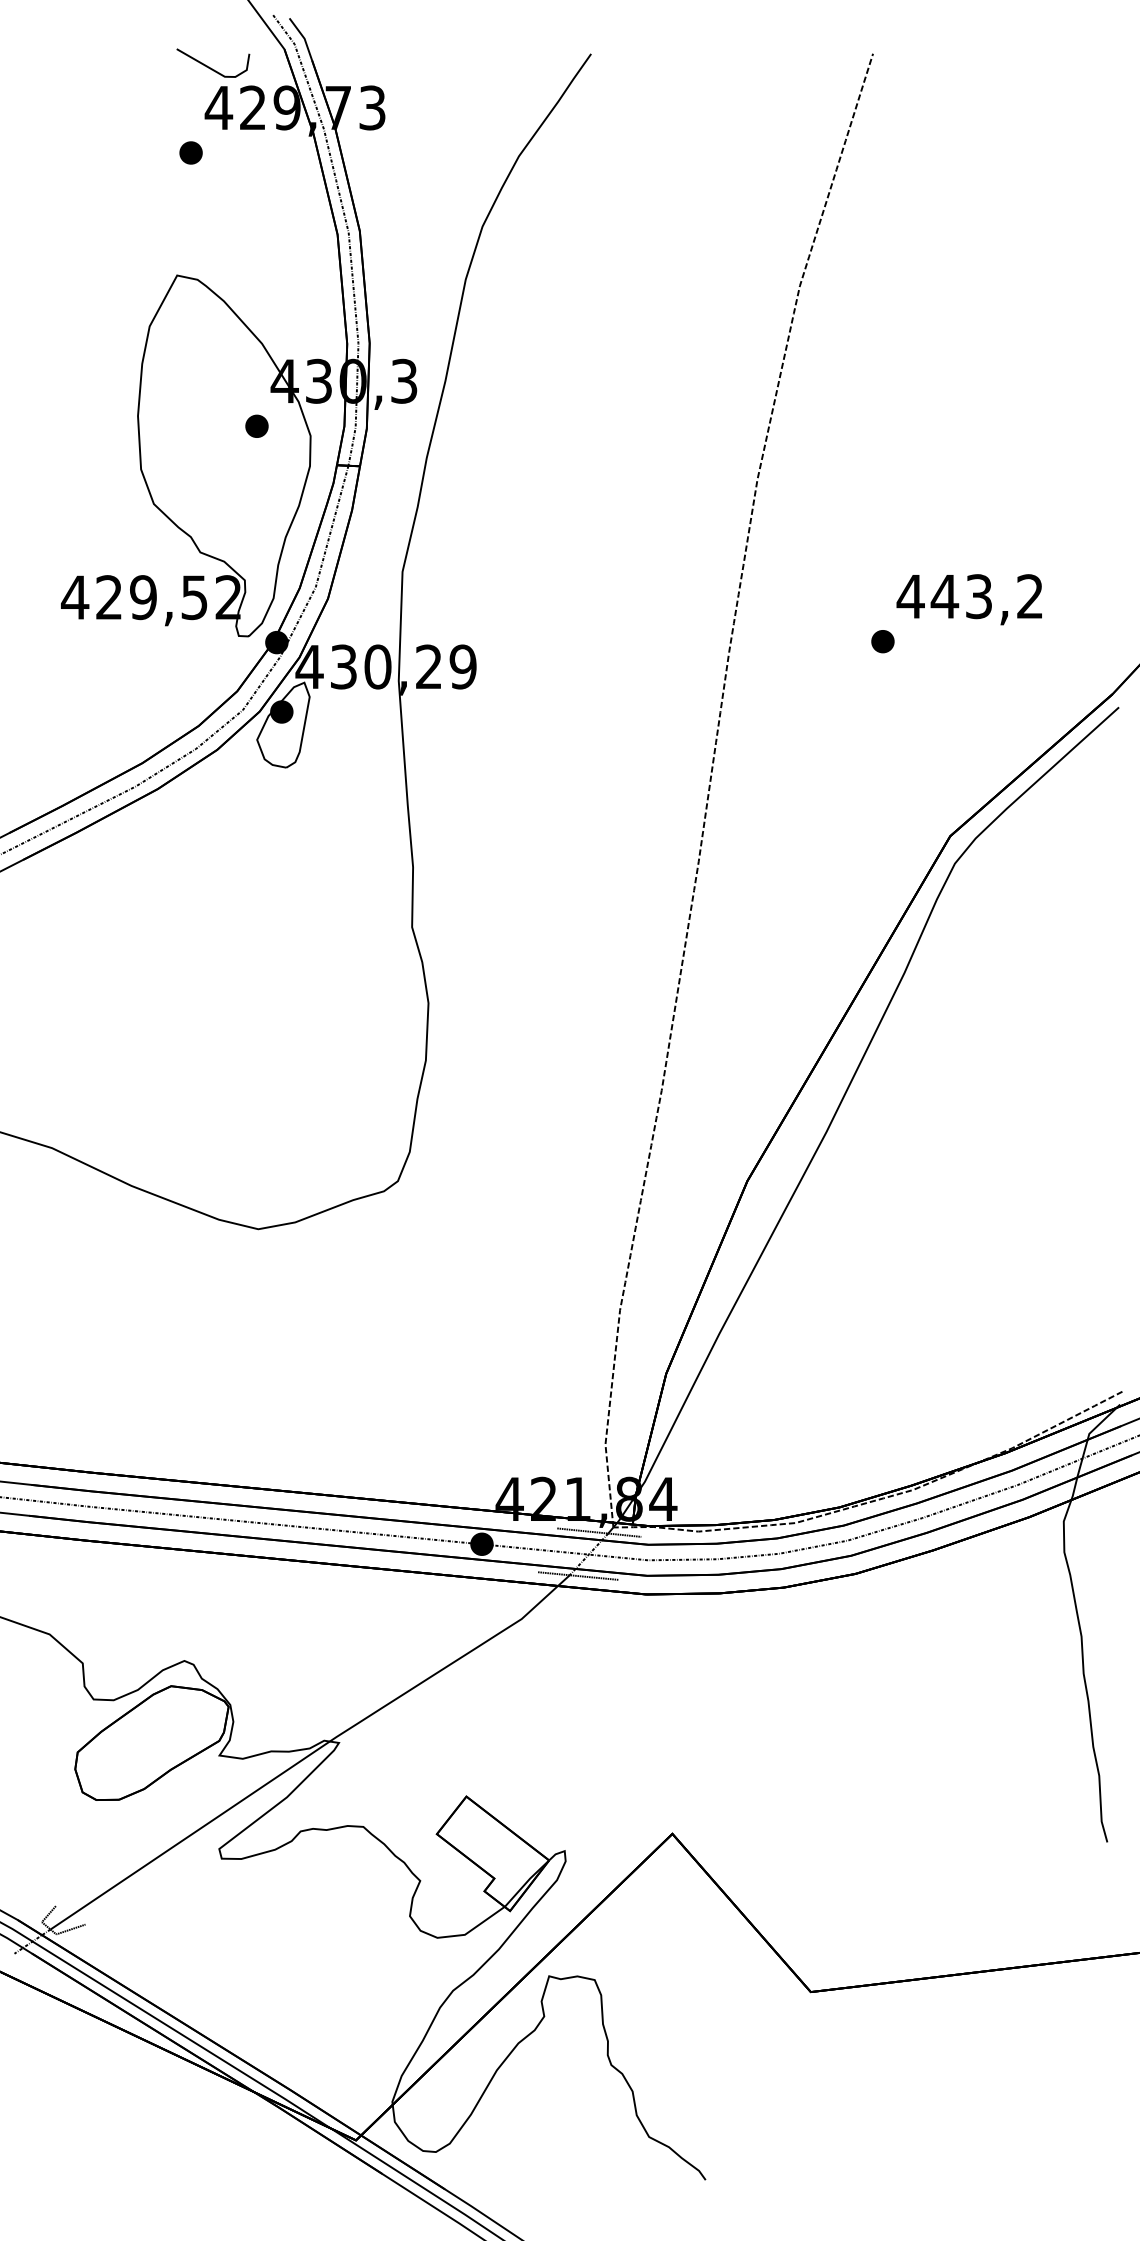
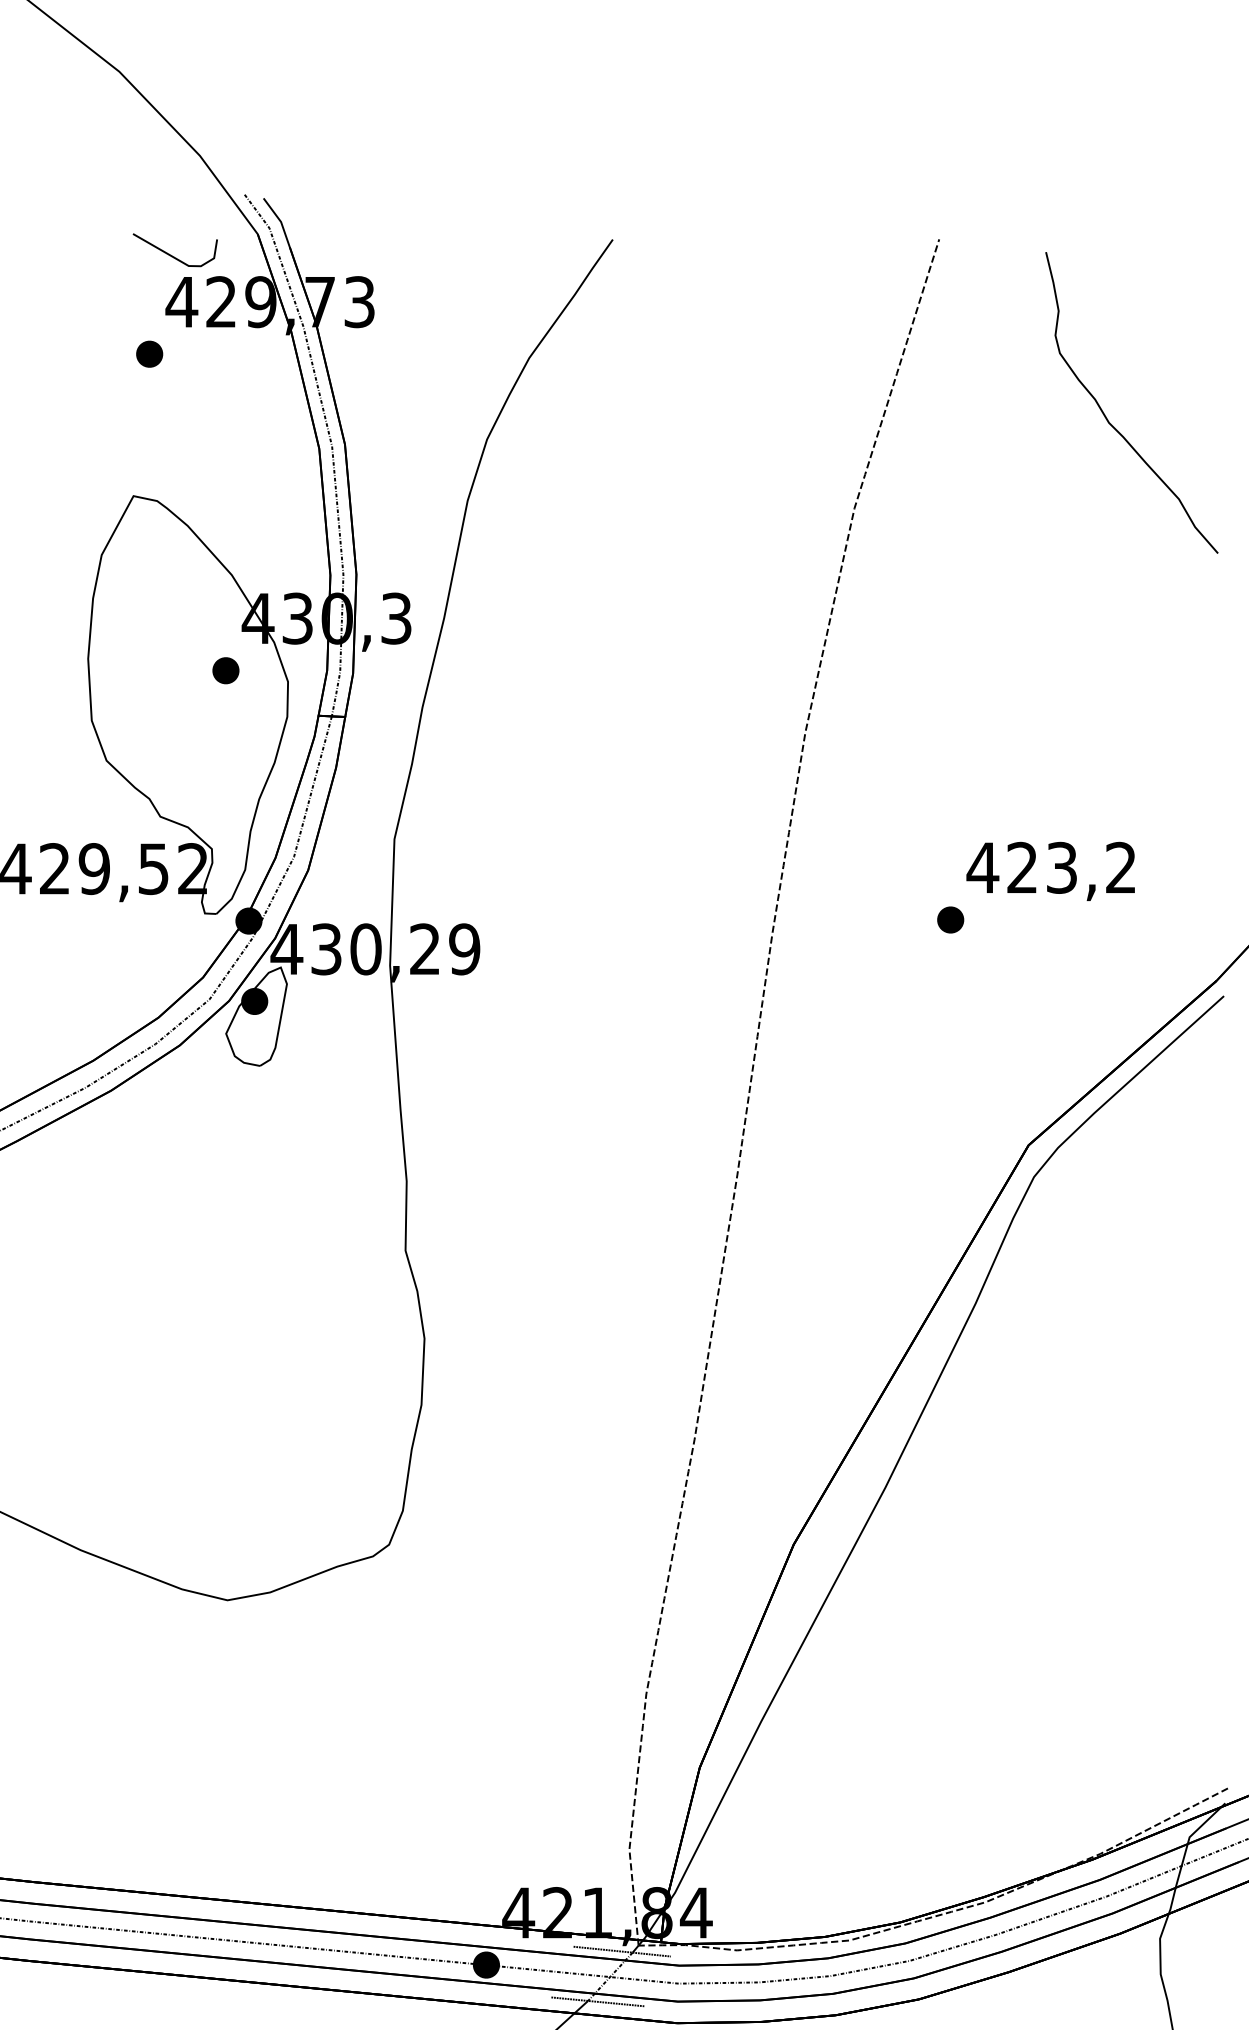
curve: (1019, 209) -> (1108, 419), added
text: (944, 596) -> (1021, 867), 443,2 -> 423,2

